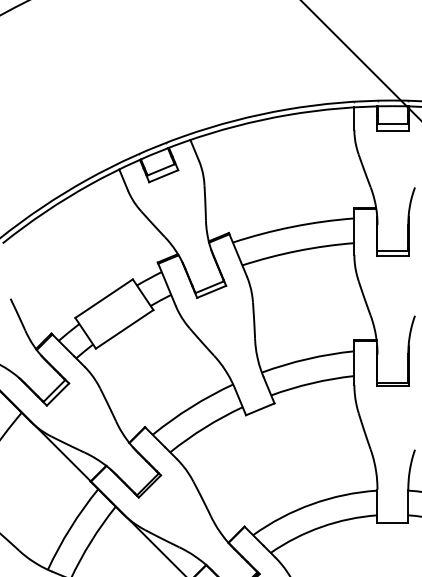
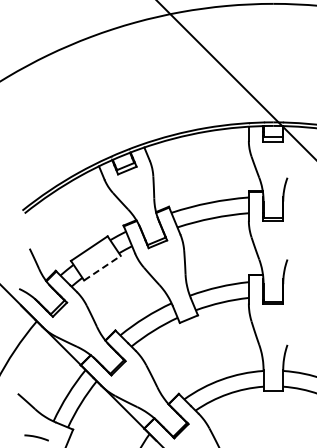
line: (124, 328) -> (102, 267), solid -> dashed

